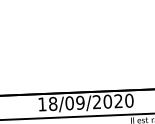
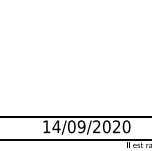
text: (53, 103) -> (56, 126), 18/09/2020 -> 14/09/2020

